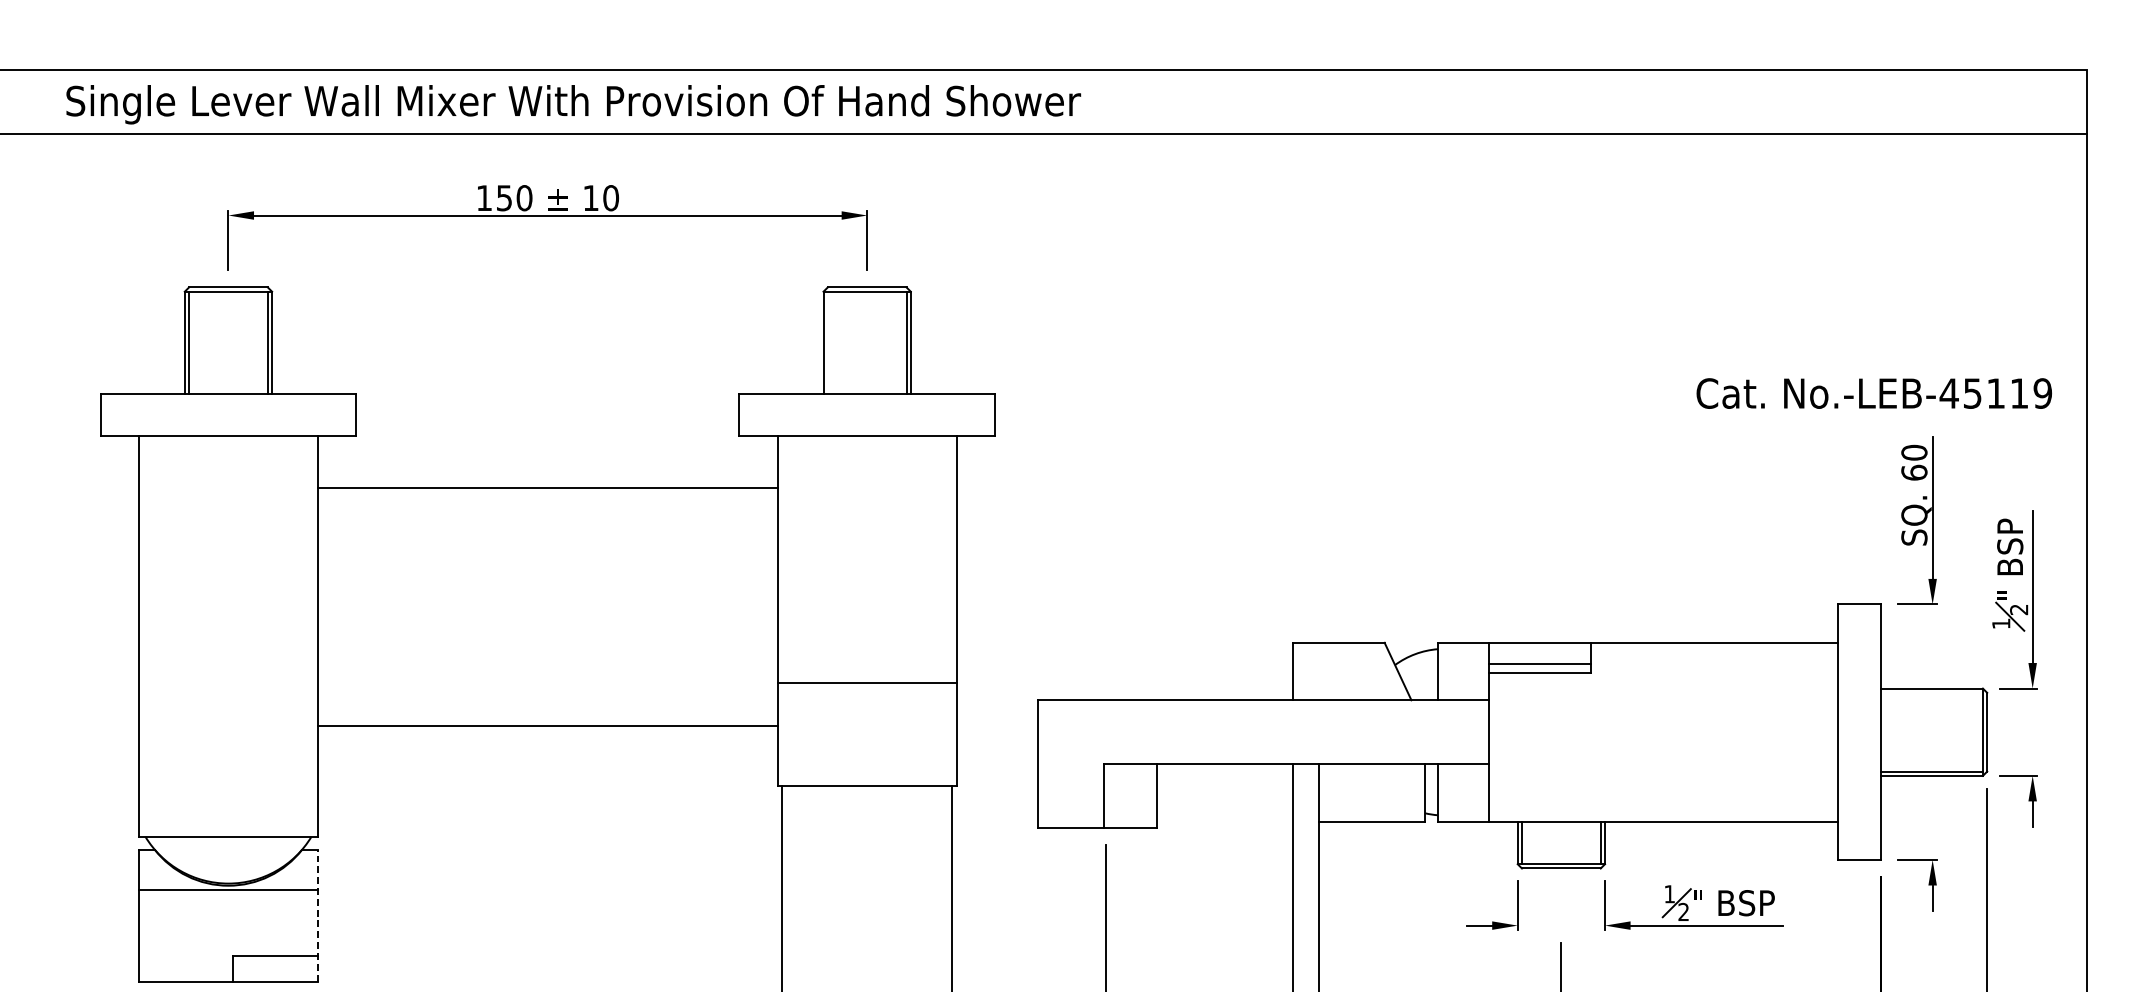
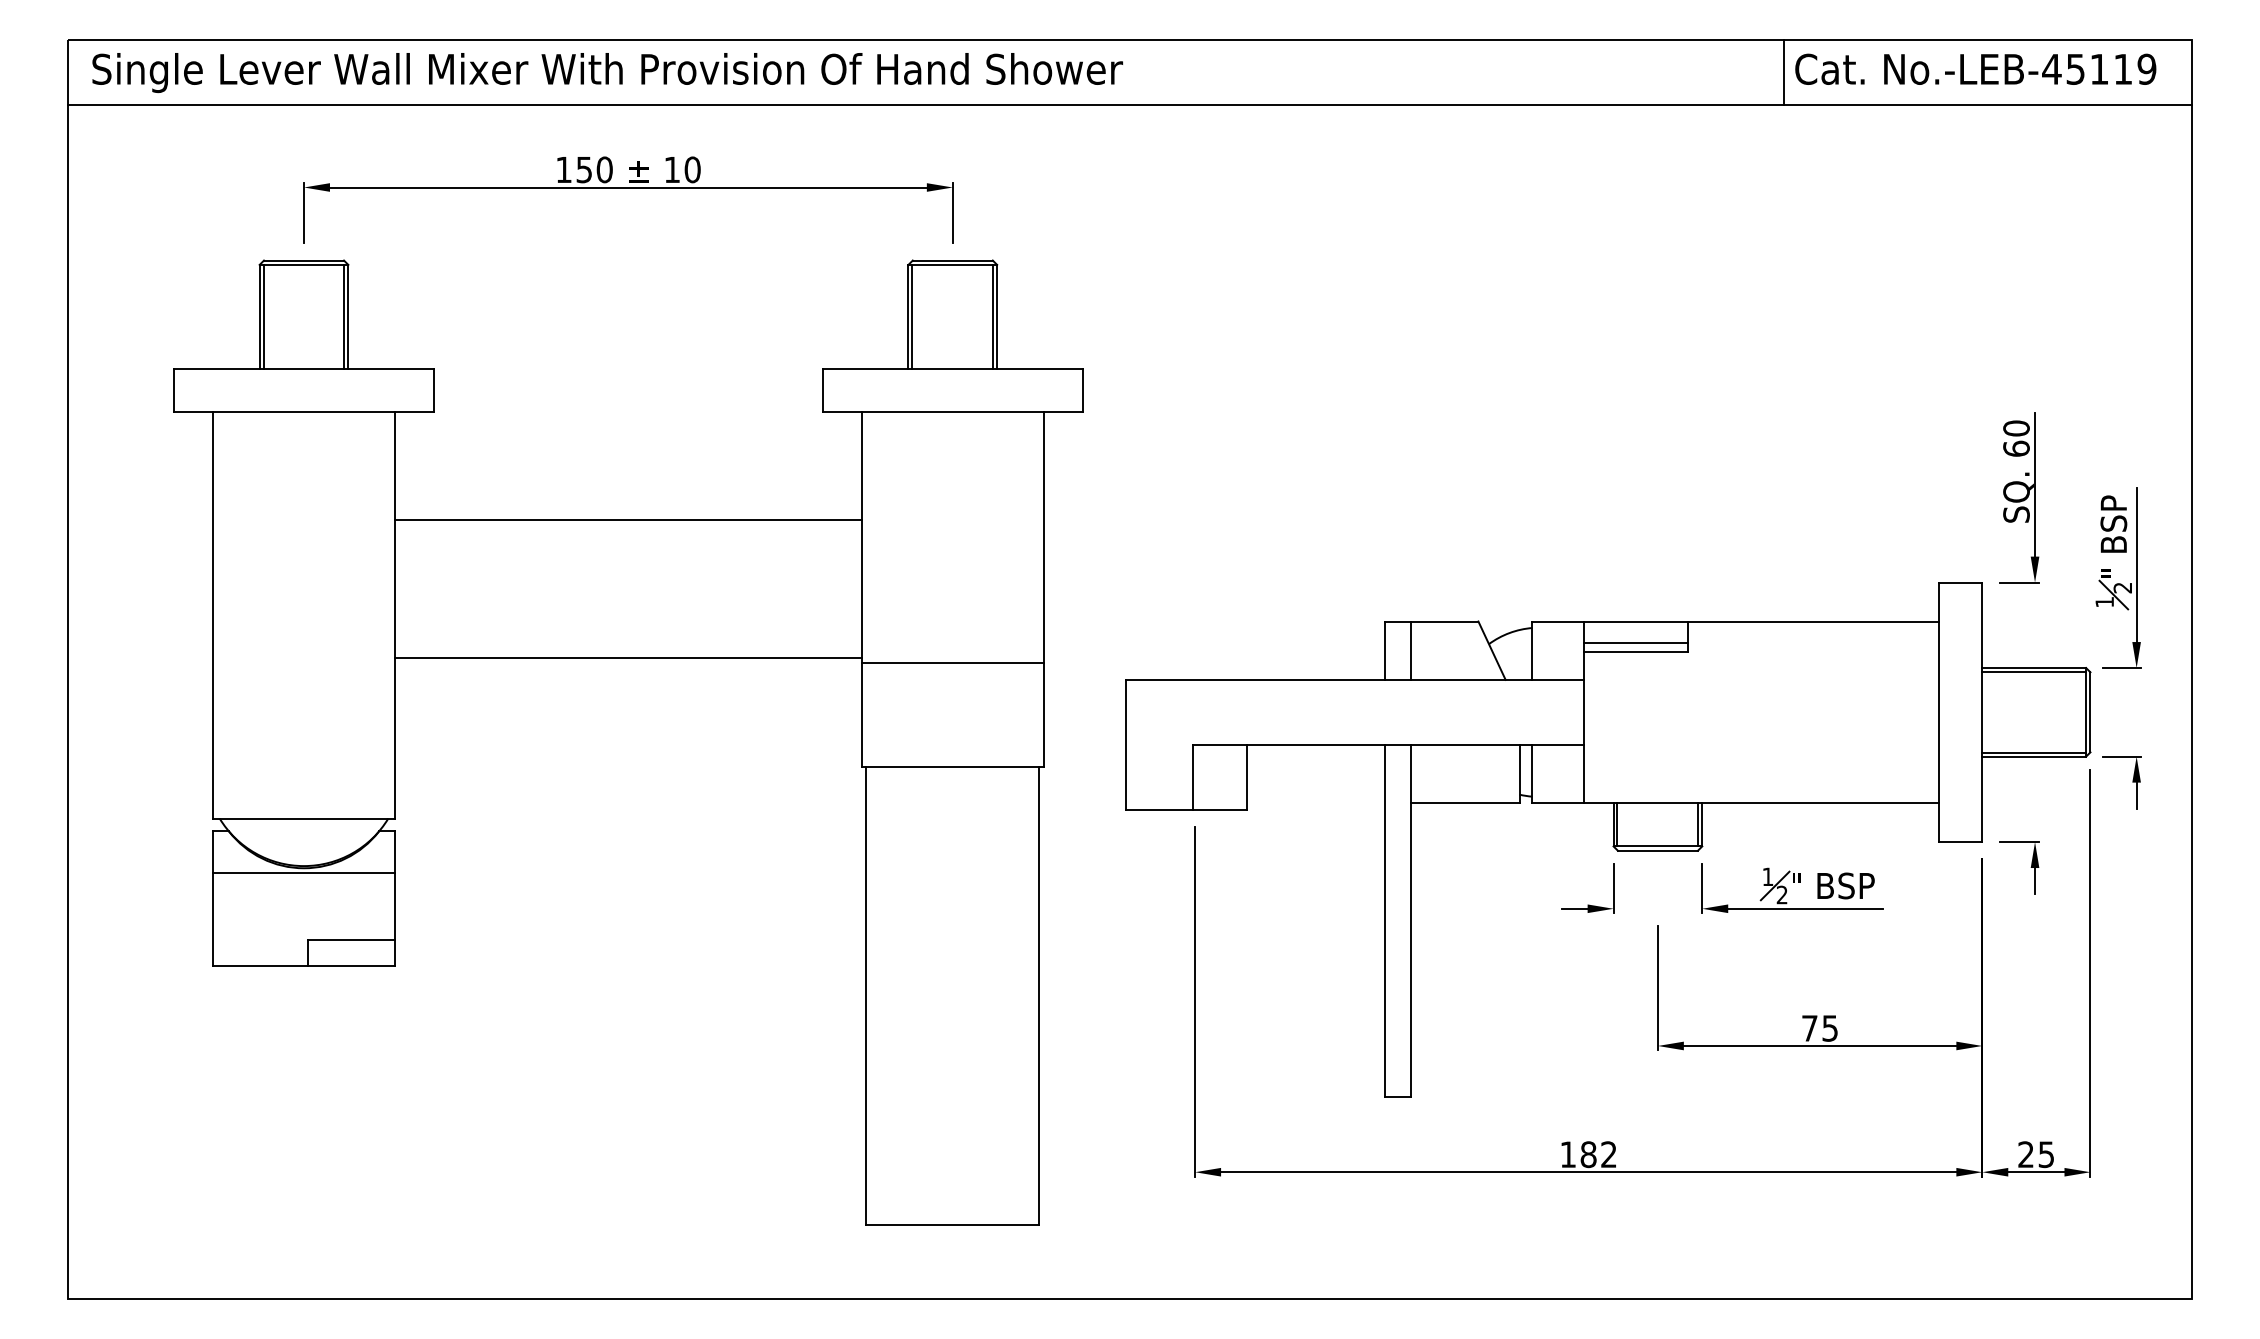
line: (1685, 102) -> (1783, 72), added
text: (573, 105) -> (607, 73), moved
line: (827, 342) -> (912, 316), added
text: (1874, 392) -> (1975, 68), moved
line: (546, 488) -> (627, 520), moved
line: (1318, 671) -> (1411, 650), added
line: (1932, 692) -> (2034, 671), added
line: (546, 726) -> (627, 658), moved
line: (317, 915) -> (394, 898), dashed -> solid

